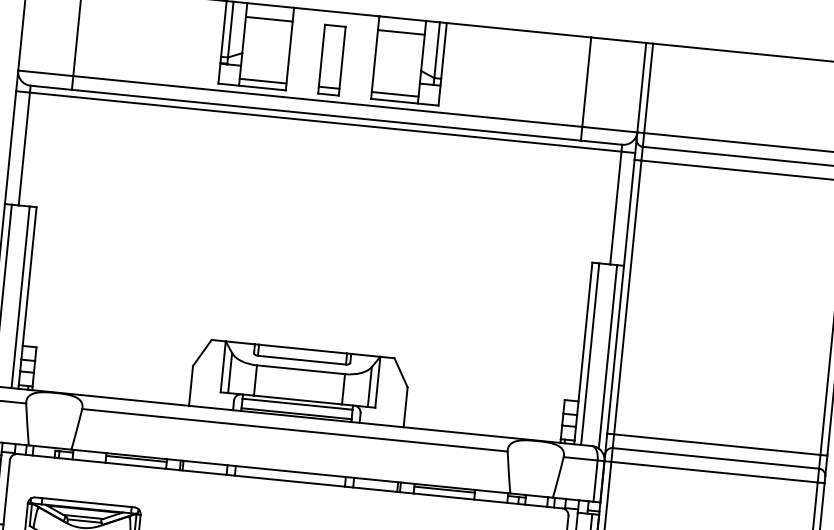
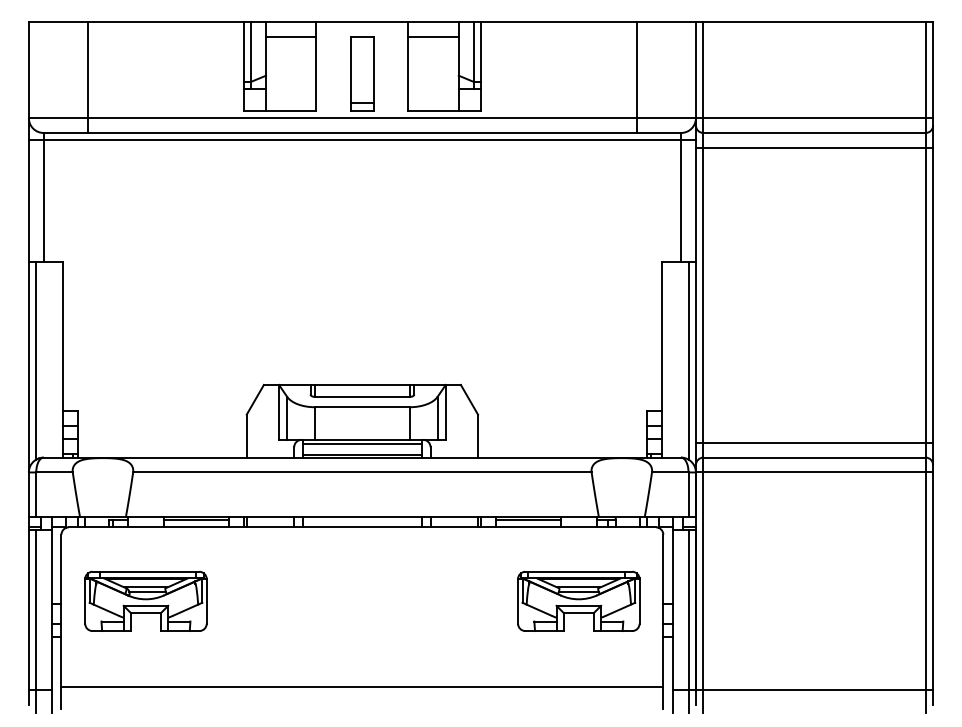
line: (263, 81) -> (291, 103), removed
line: (395, 94) -> (433, 103), removed
line: (20, 297) -> (55, 359), removed
line: (590, 353) -> (669, 359), removed

